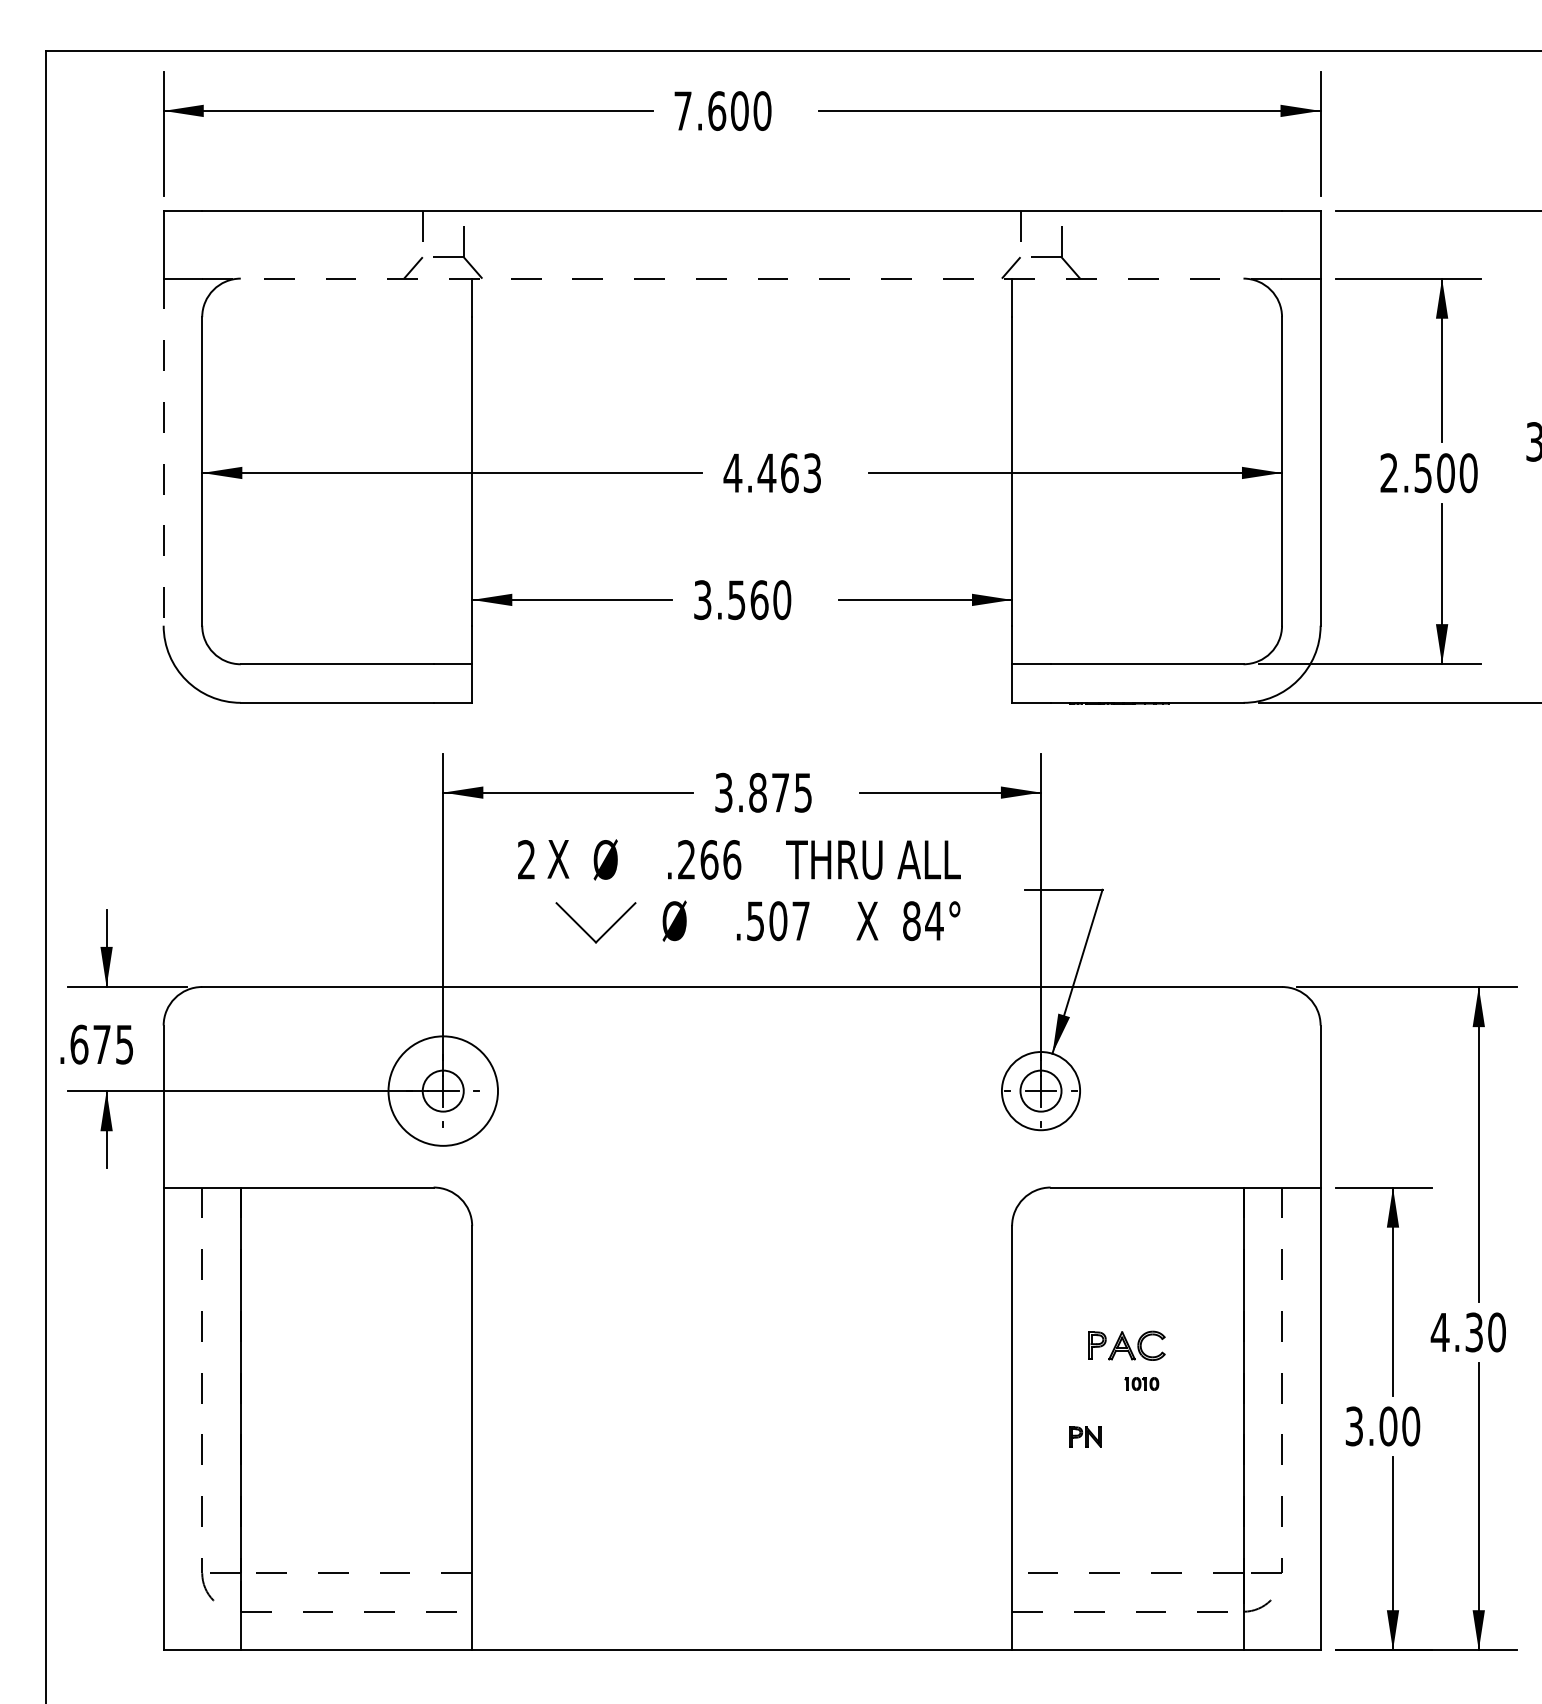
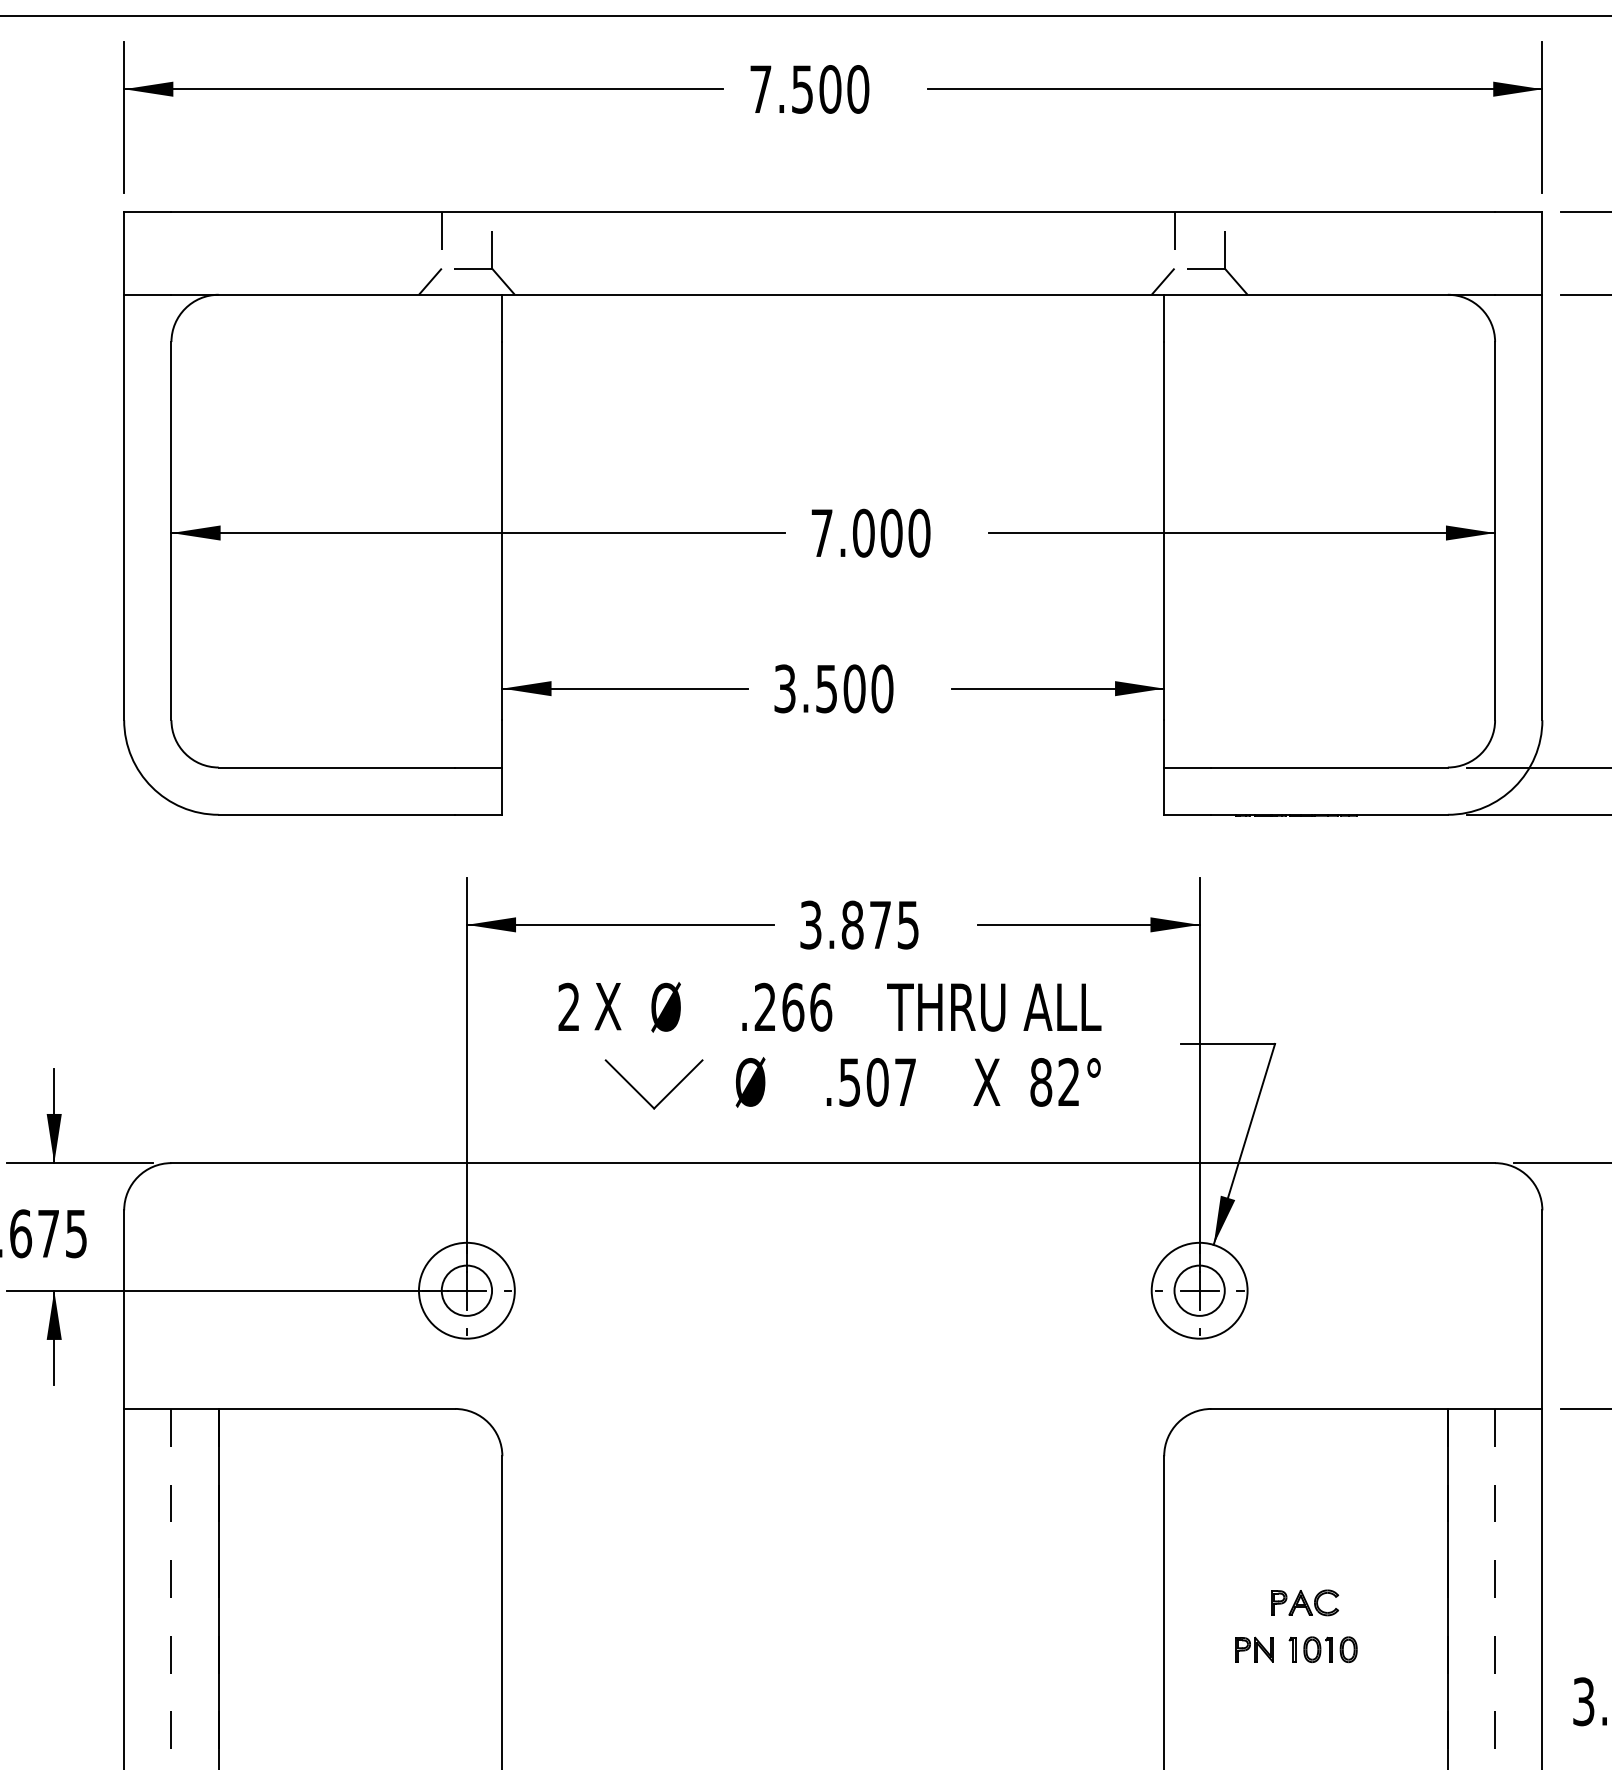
text: (717, 110) -> (803, 88), 7.600 -> 7.500
line: (742, 278) -> (833, 294), dashed -> solid
line: (163, 452) -> (123, 507), dashed -> solid
text: (772, 473) -> (870, 533), 4.463 -> 7.000
text: (759, 599) -> (854, 688), 3.560 -> 3.500
text: (934, 920) -> (1069, 1081), 84° -> 82°
circle: (443, 1091) -> (467, 1291), size x0.71
part: (1126, 1345) -> (1304, 1602), size x0.71
part: (1141, 1383) -> (1322, 1649), size x1.67
part: (1085, 1436) -> (1254, 1649), moved

